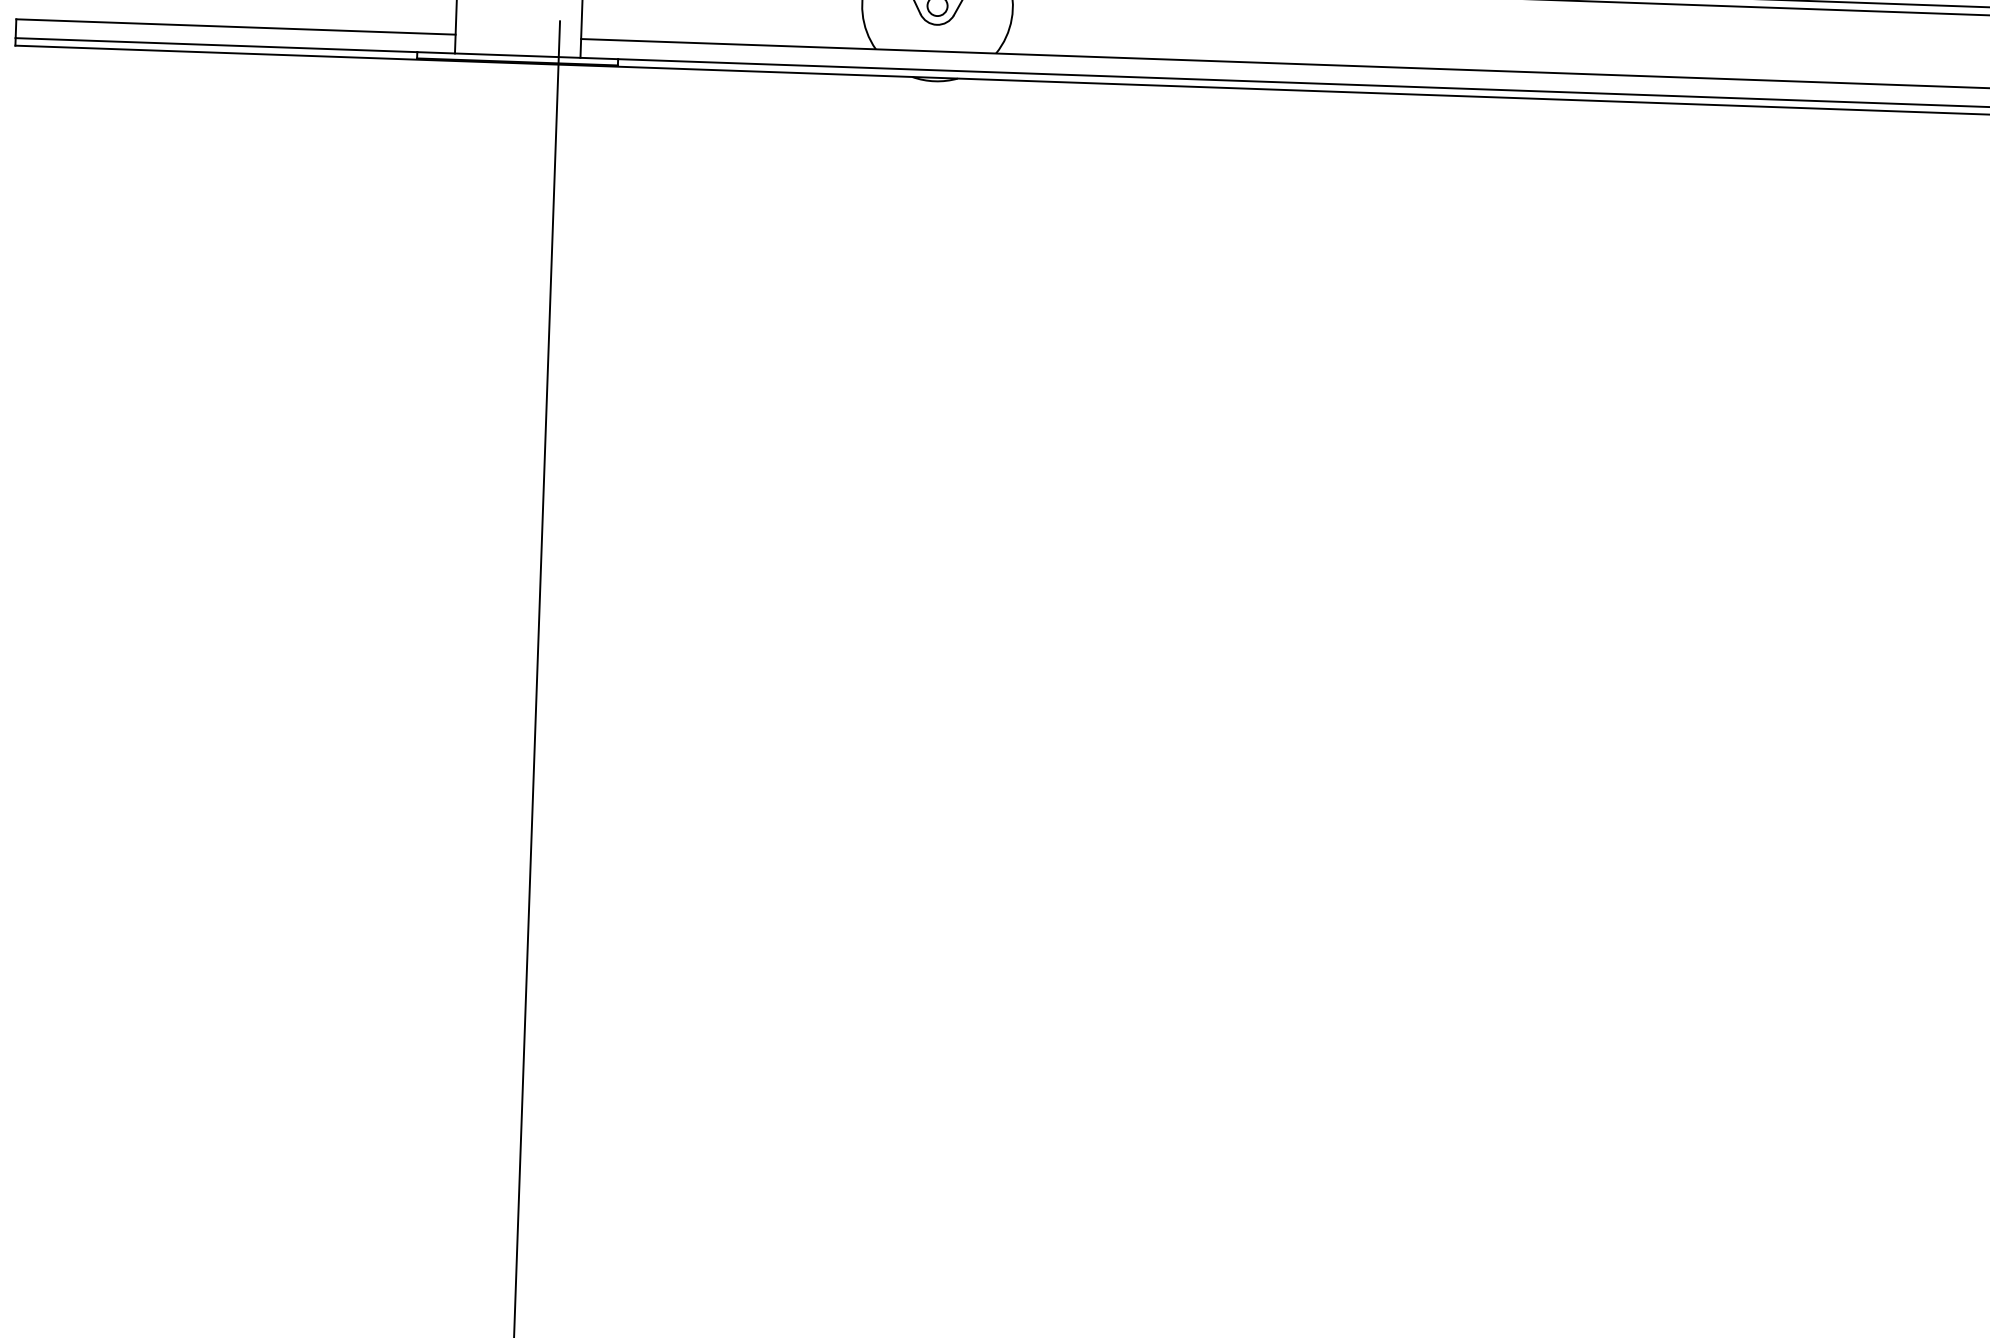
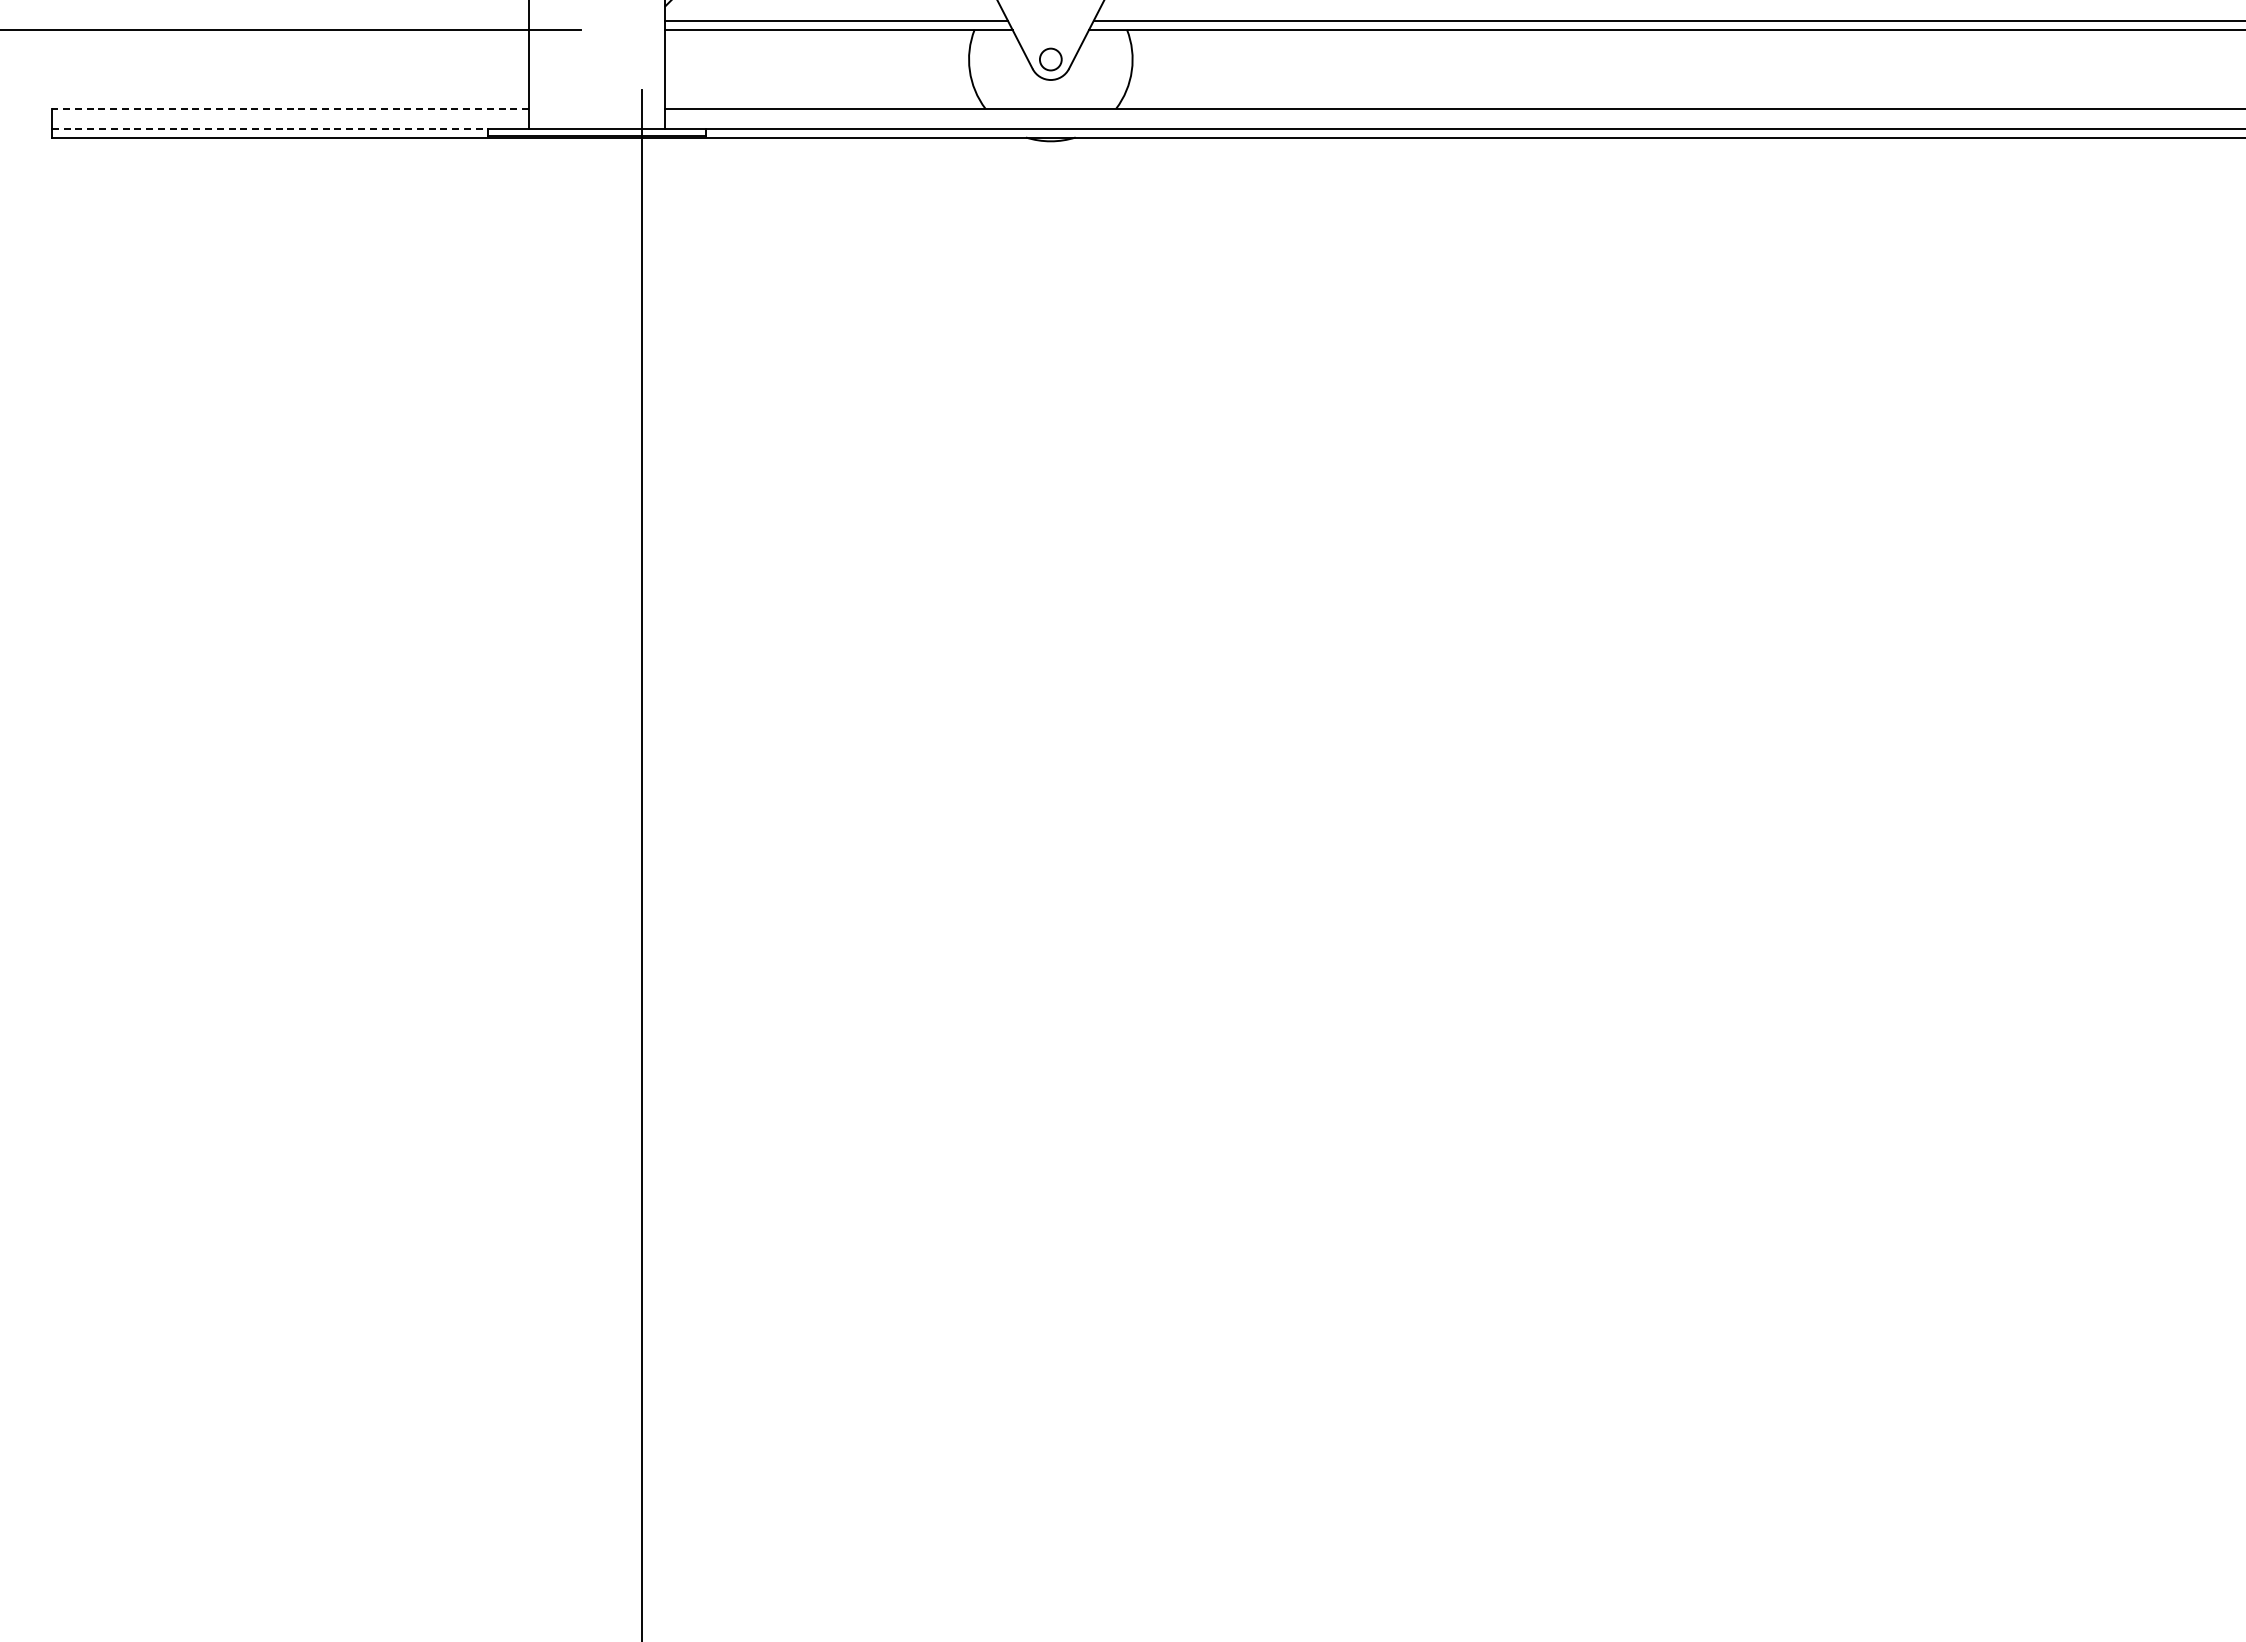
line: (235, 26) -> (290, 108), solid -> dashed
line: (216, 45) -> (270, 129), solid -> dashed

